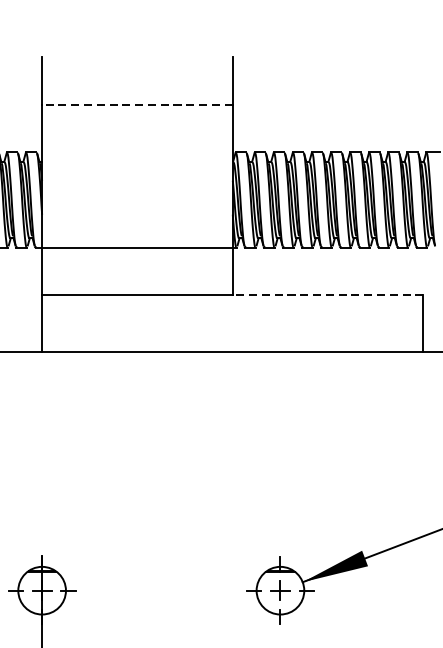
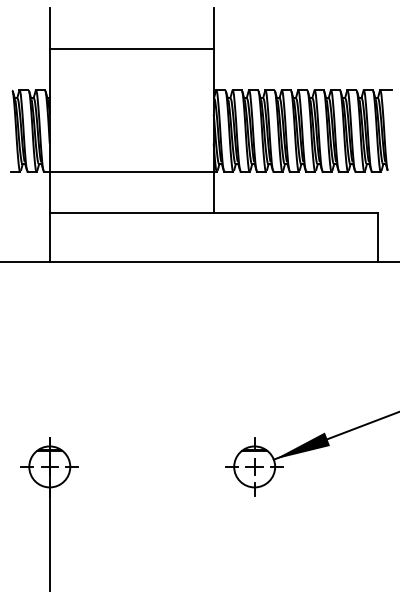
line: (137, 104) -> (131, 48), dashed -> solid
line: (327, 294) -> (295, 212), dashed -> solid

